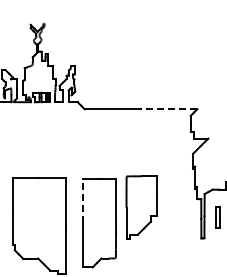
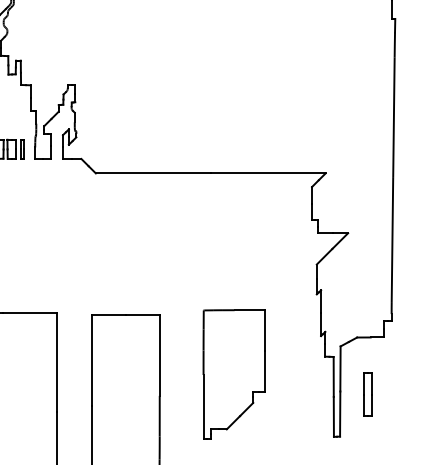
line: (168, 109) -> (266, 173), dashed -> solid
line: (83, 200) -> (93, 359), dashed -> solid
part: (141, 207) -> (234, 373), moved

